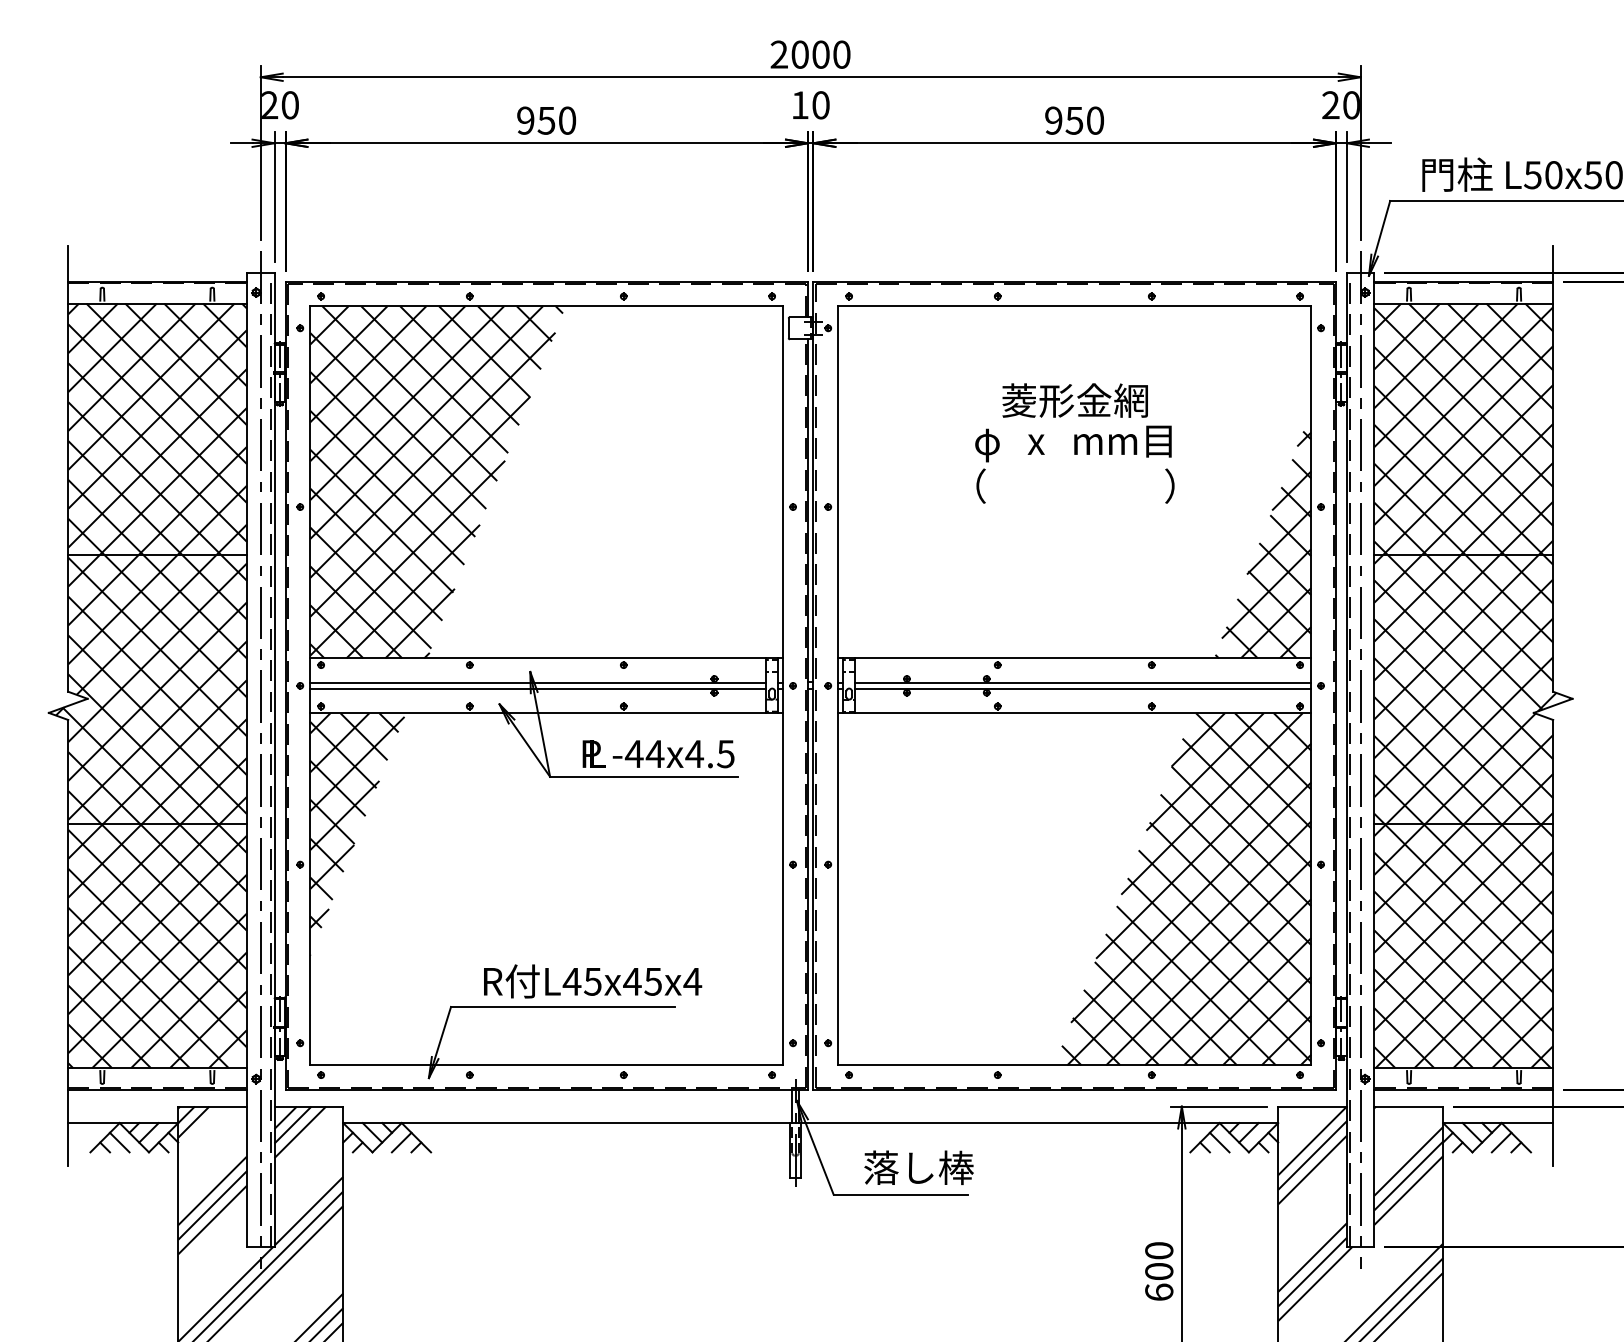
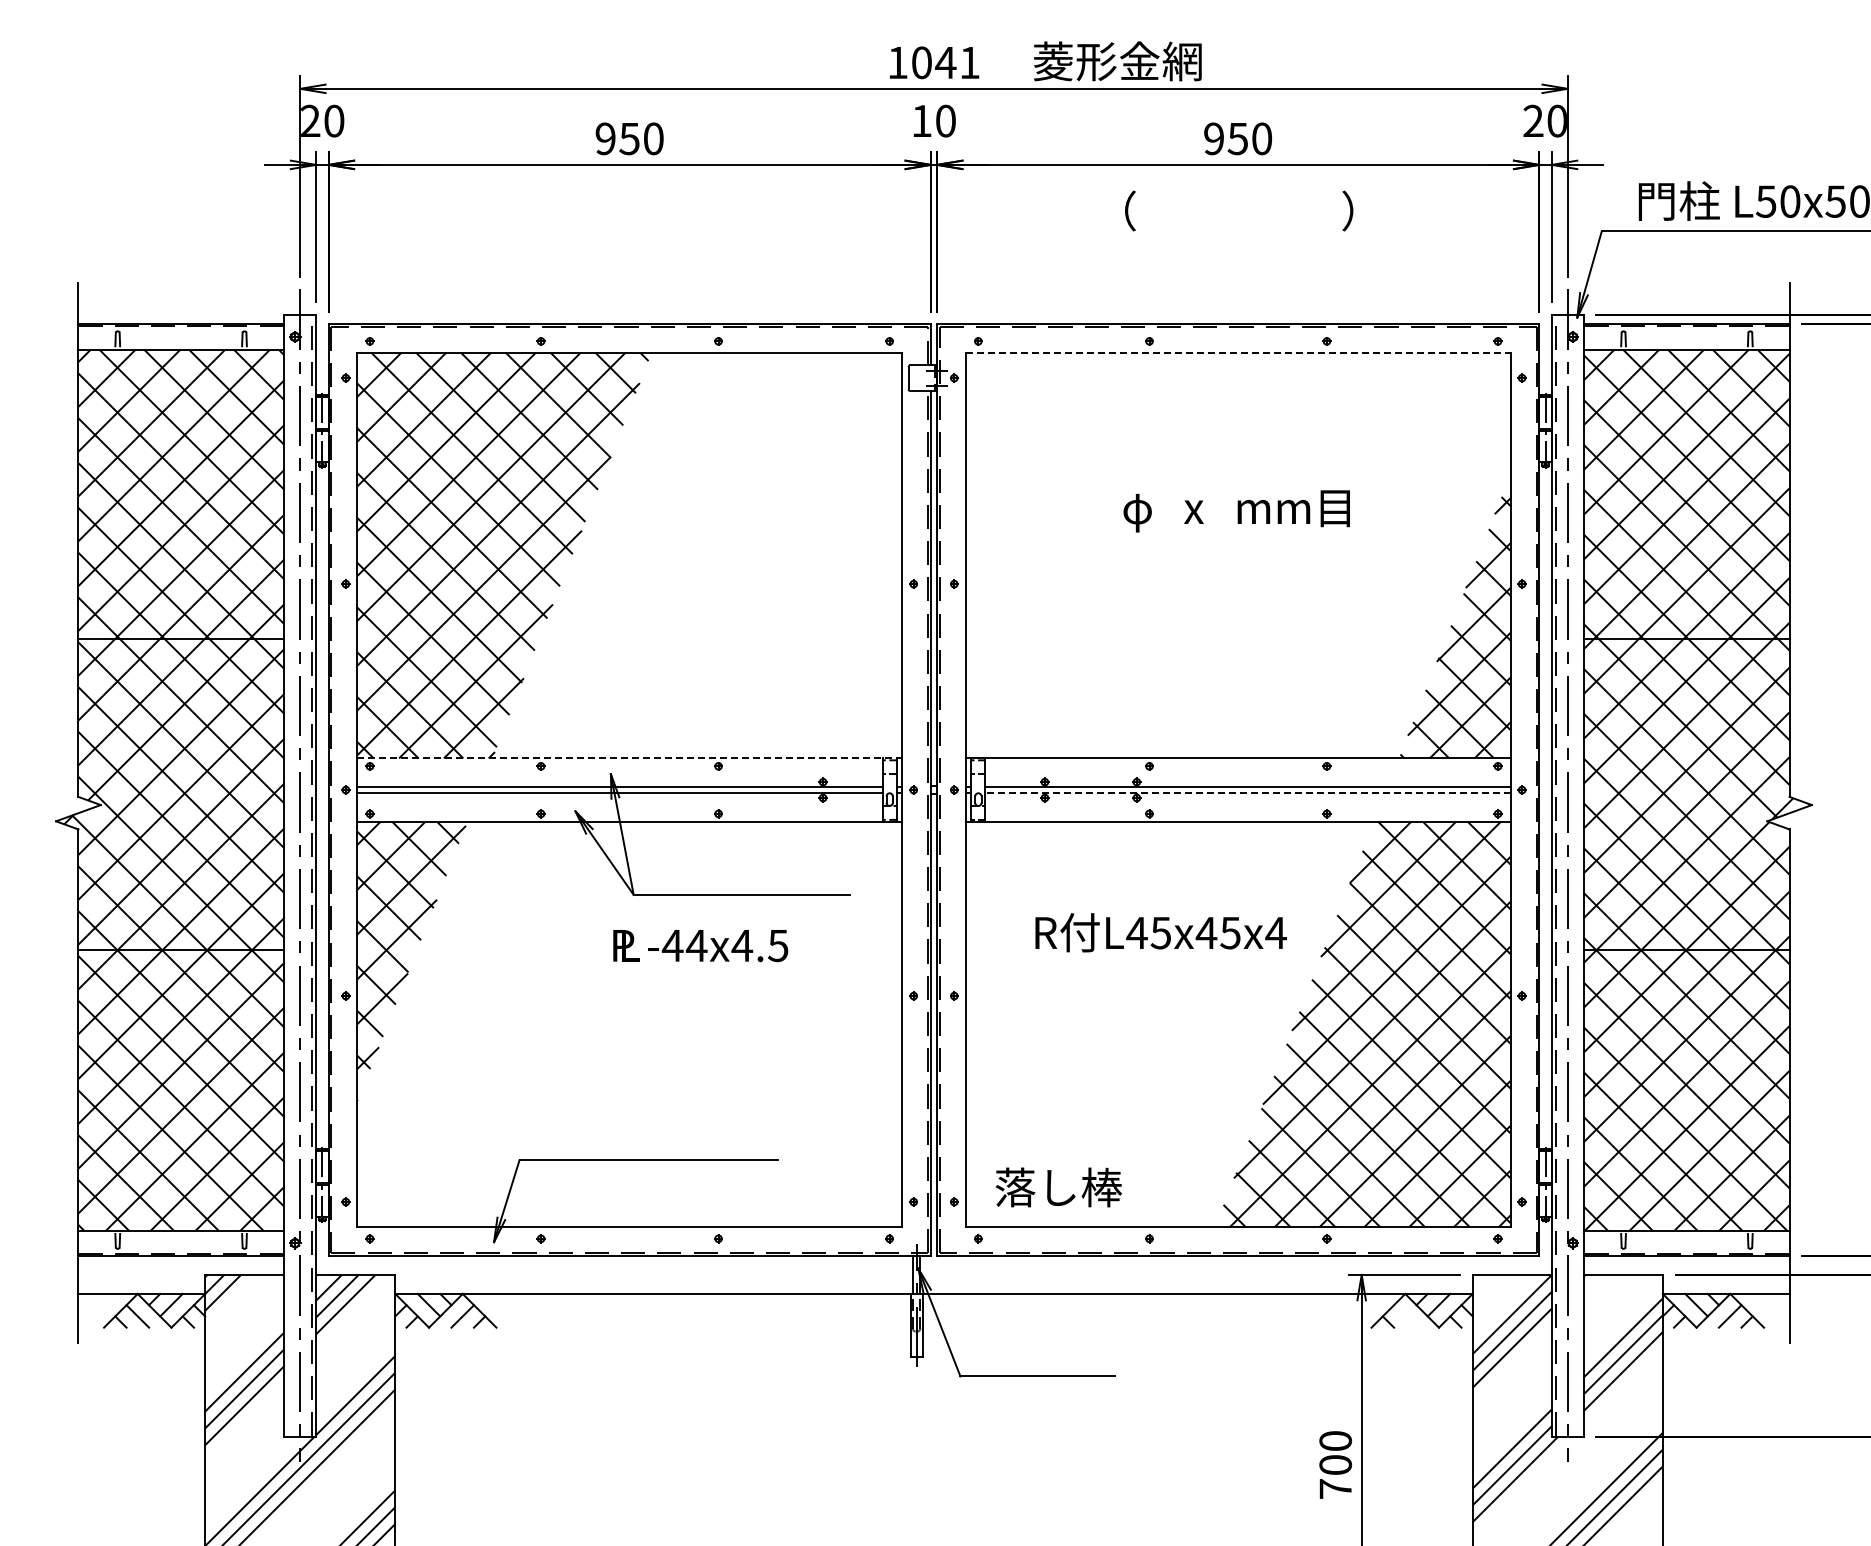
text: (810, 54) -> (933, 62), 2000 -> 1041
line: (1074, 306) -> (1238, 352), solid -> dashed
text: (1074, 400) -> (1117, 61), moved
text: (1075, 485) -> (1239, 210), moved
line: (546, 658) -> (629, 758), solid -> dashed
line: (1083, 688) -> (1248, 793), solid -> dashed
text: (658, 754) -> (700, 946), moved
text: (592, 981) -> (1160, 932), moved
line: (1219, 1142) -> (1405, 1316), removed
text: (918, 1167) -> (1058, 1187), moved
text: (1159, 1291) -> (1335, 1488), 600 -> 700

